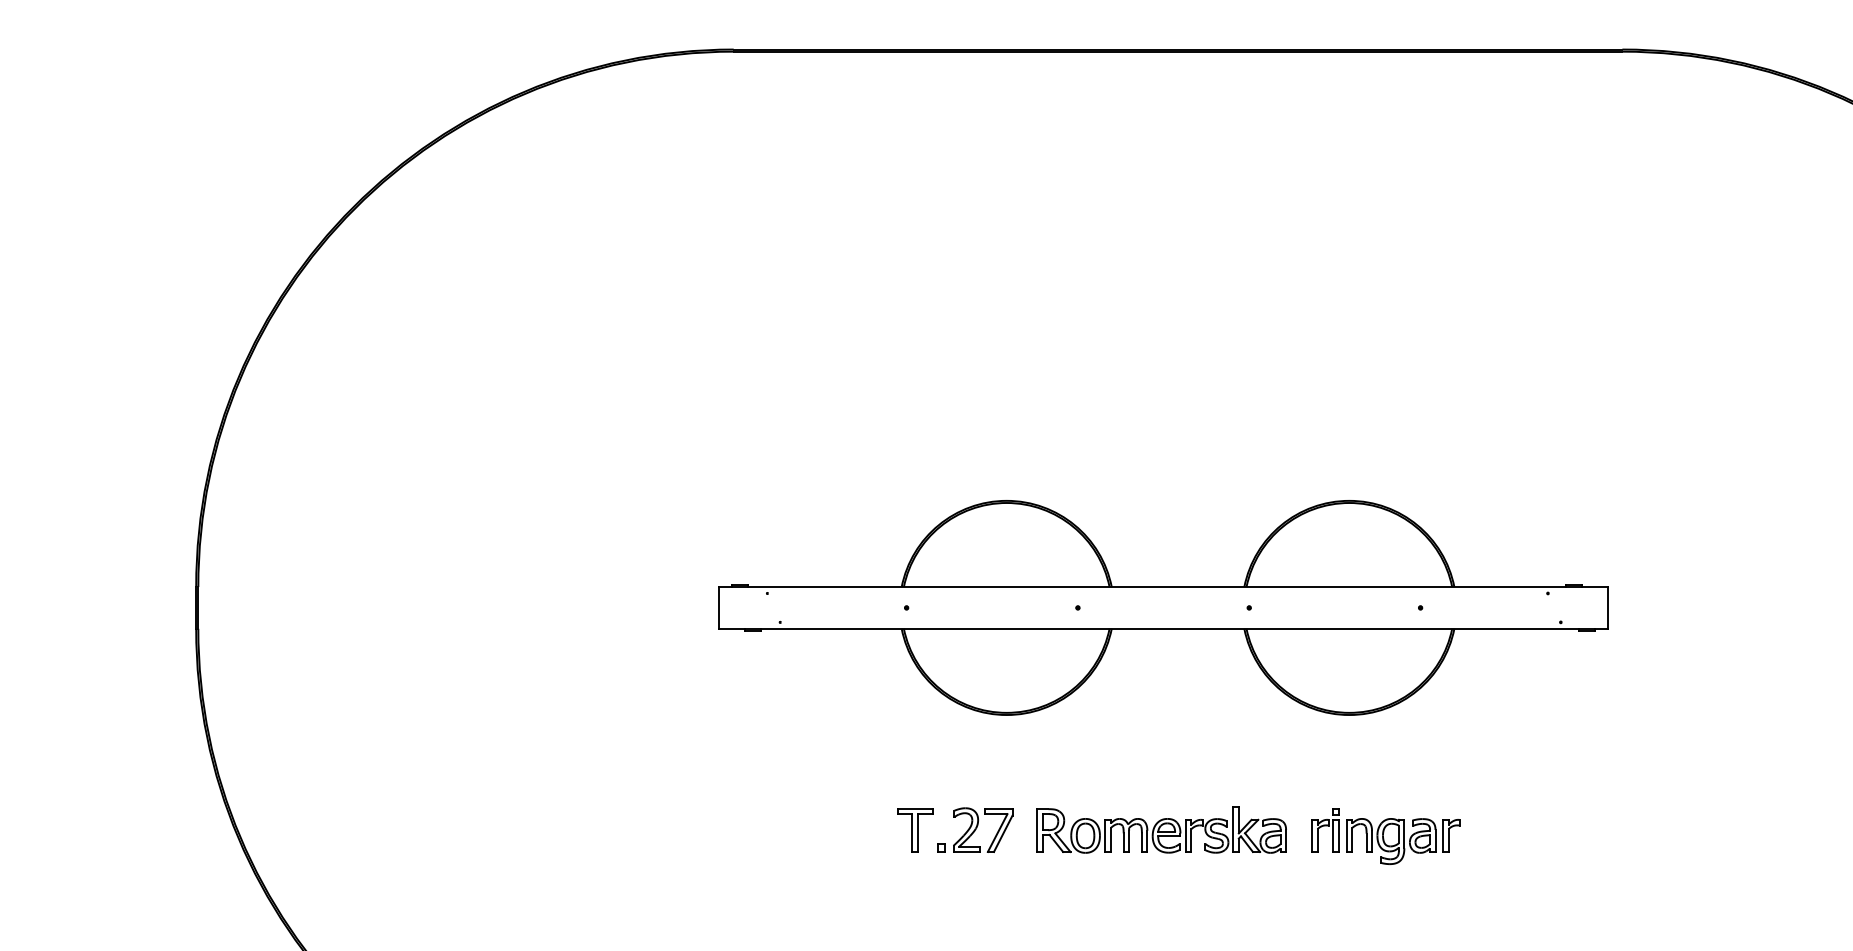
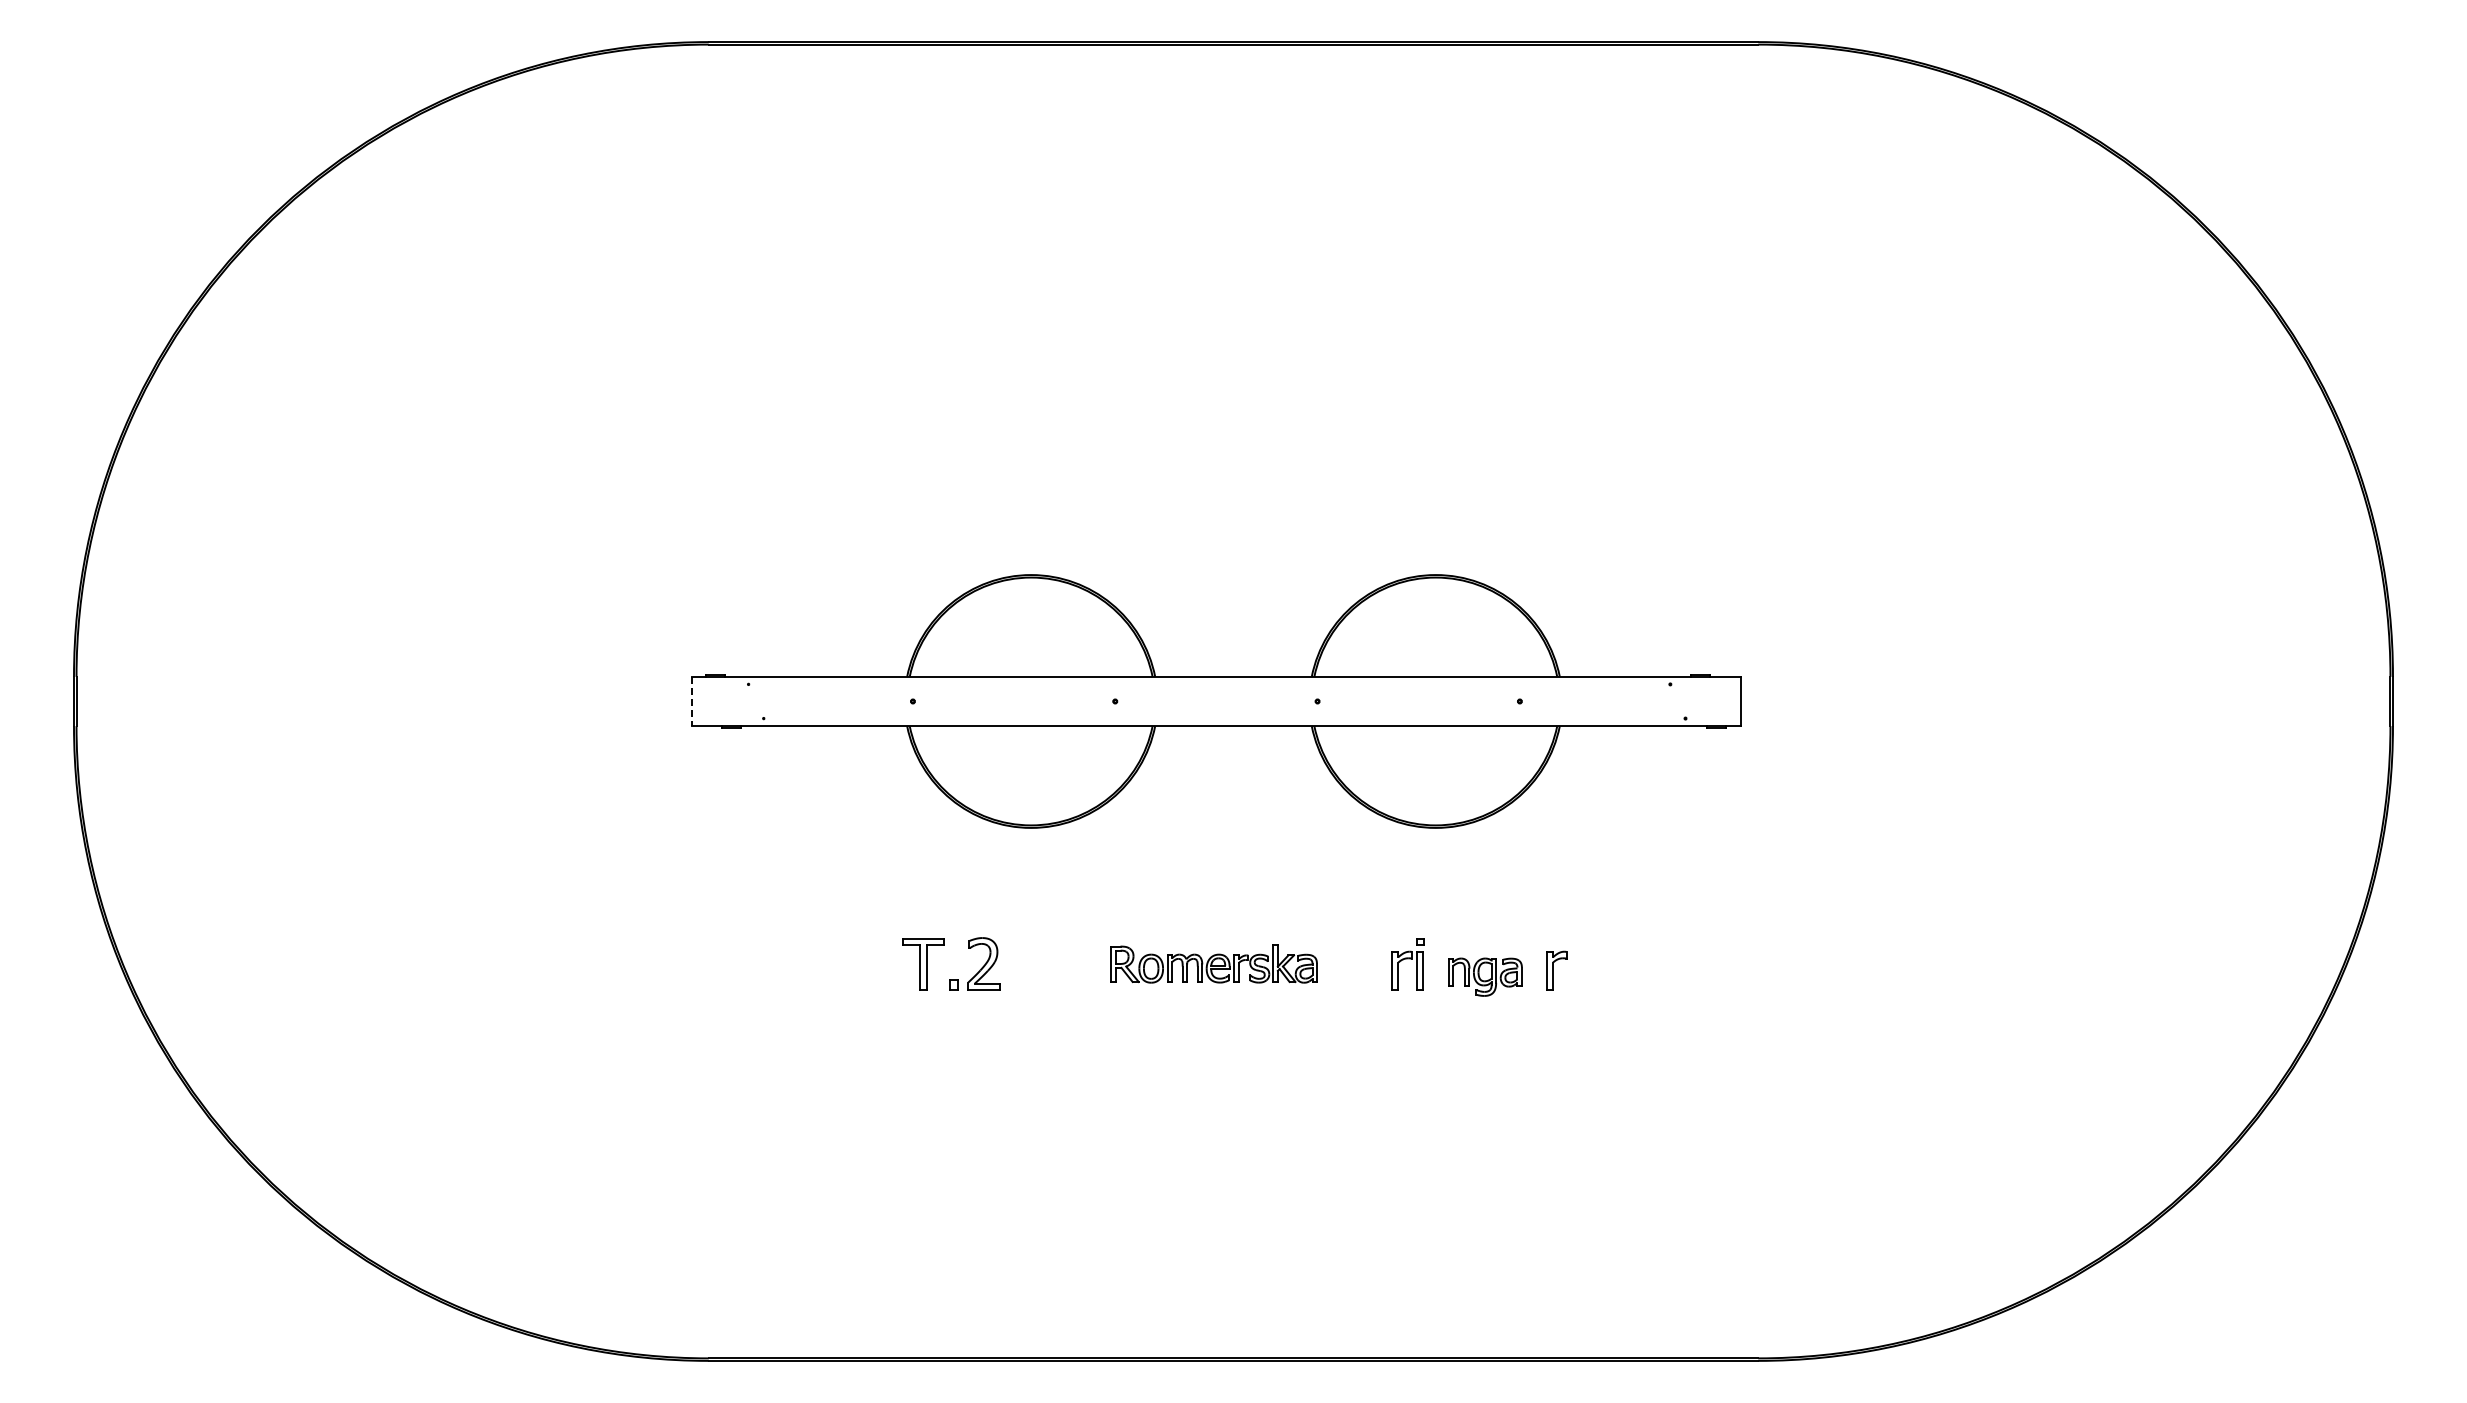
line: (719, 607) -> (691, 701), solid -> dashed
part: (1161, 829) -> (1213, 963), size x0.7
part: (999, 830) -> (1022, 964), removed
part: (1391, 840) -> (1485, 976), size x0.7

